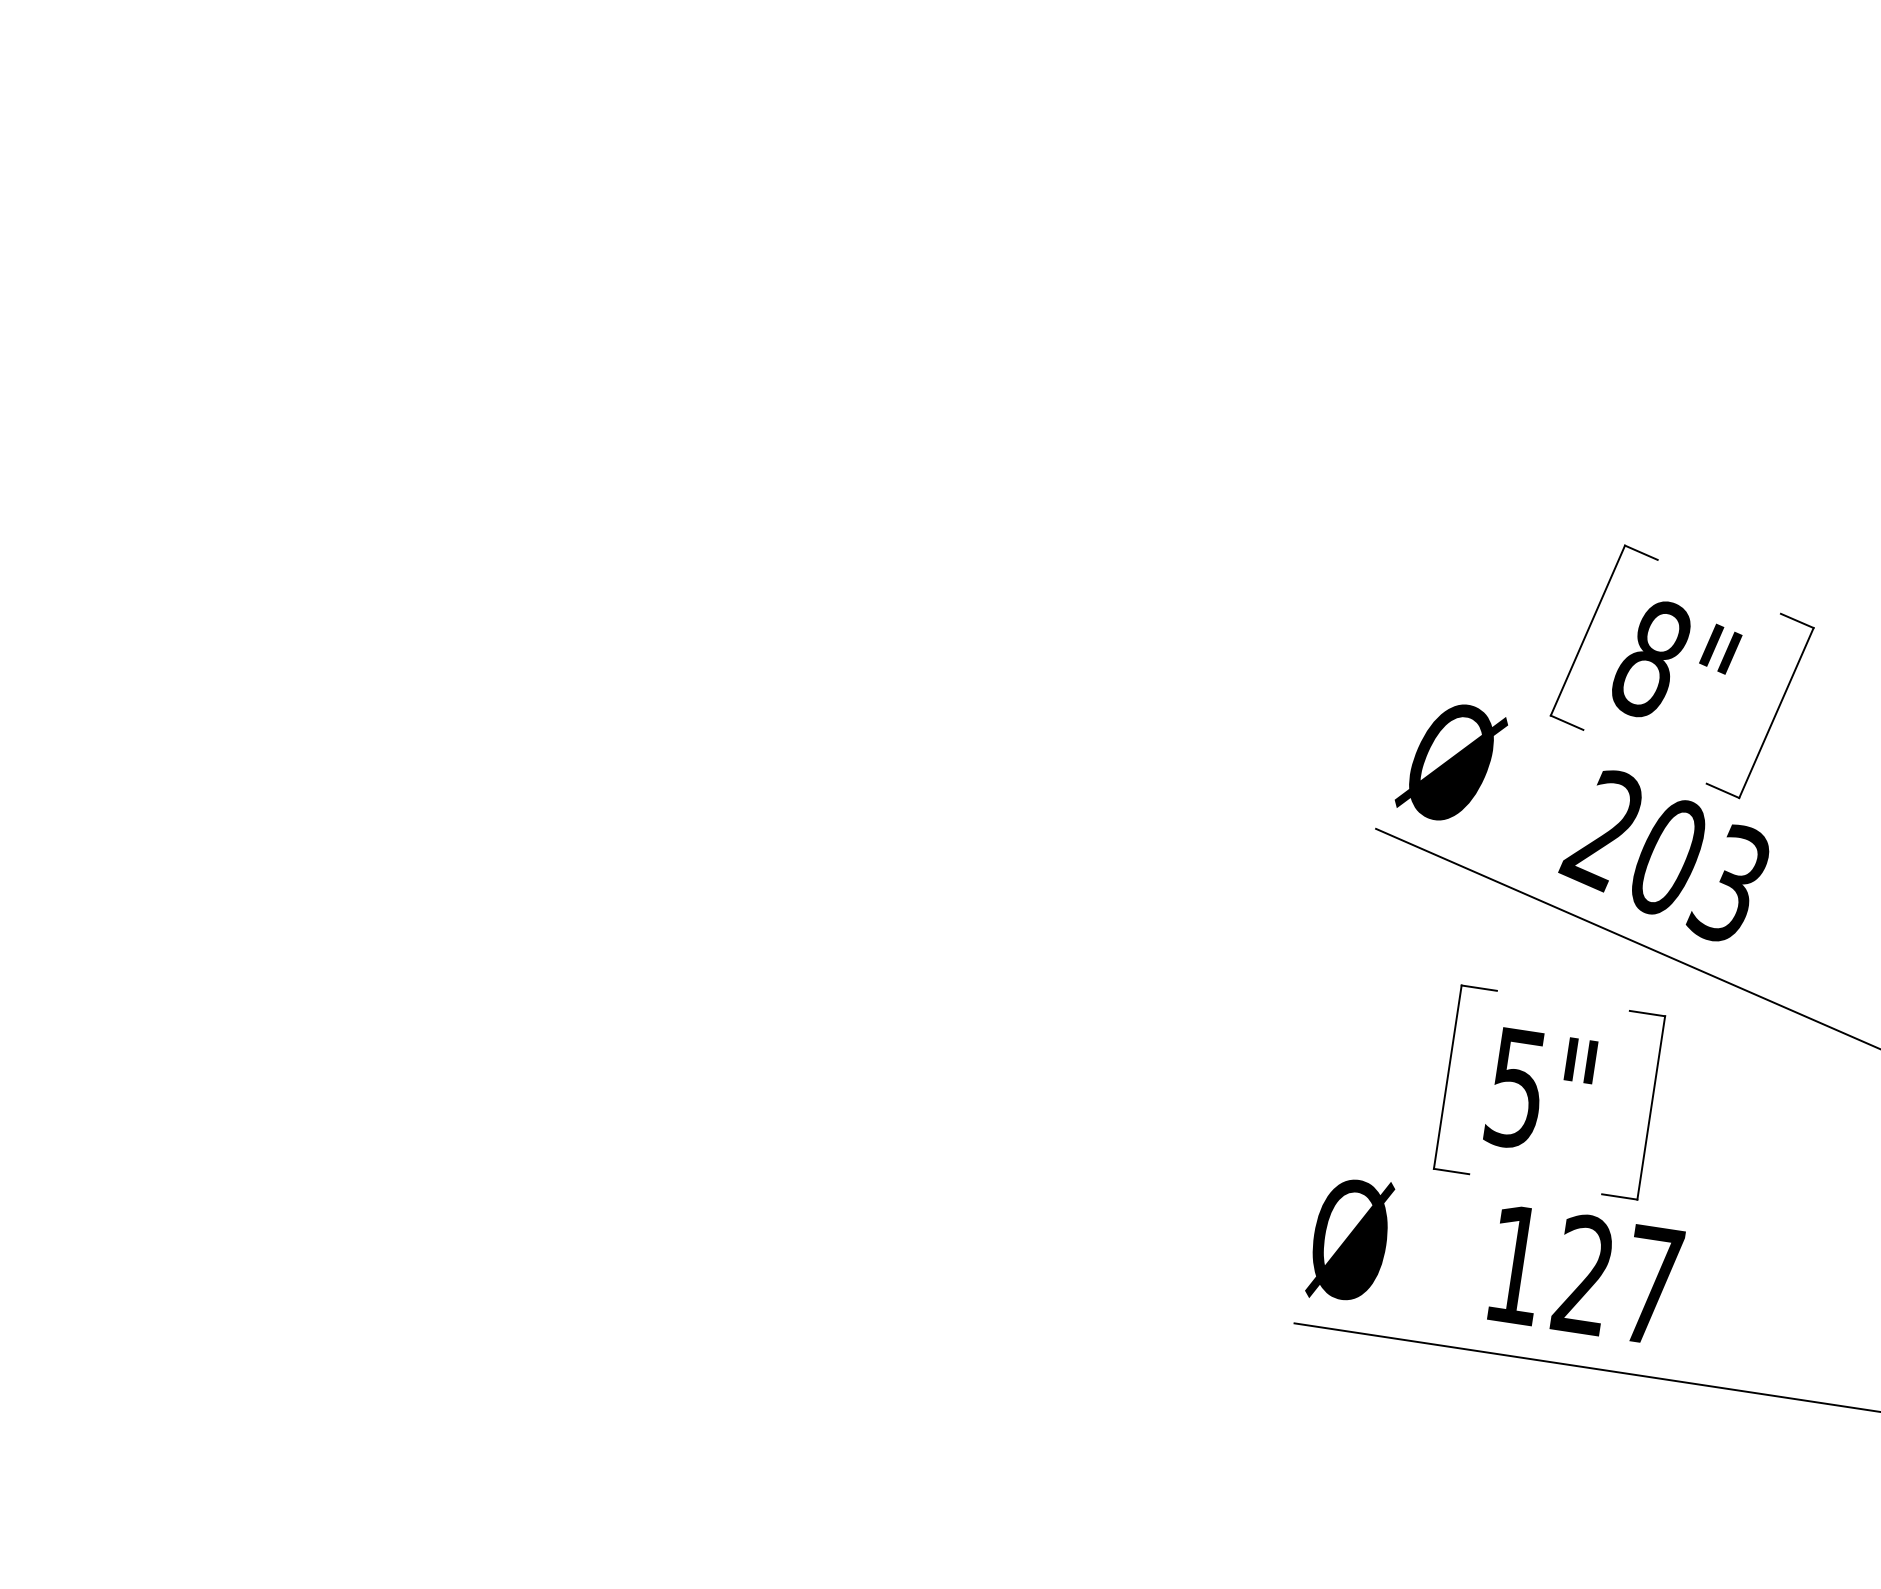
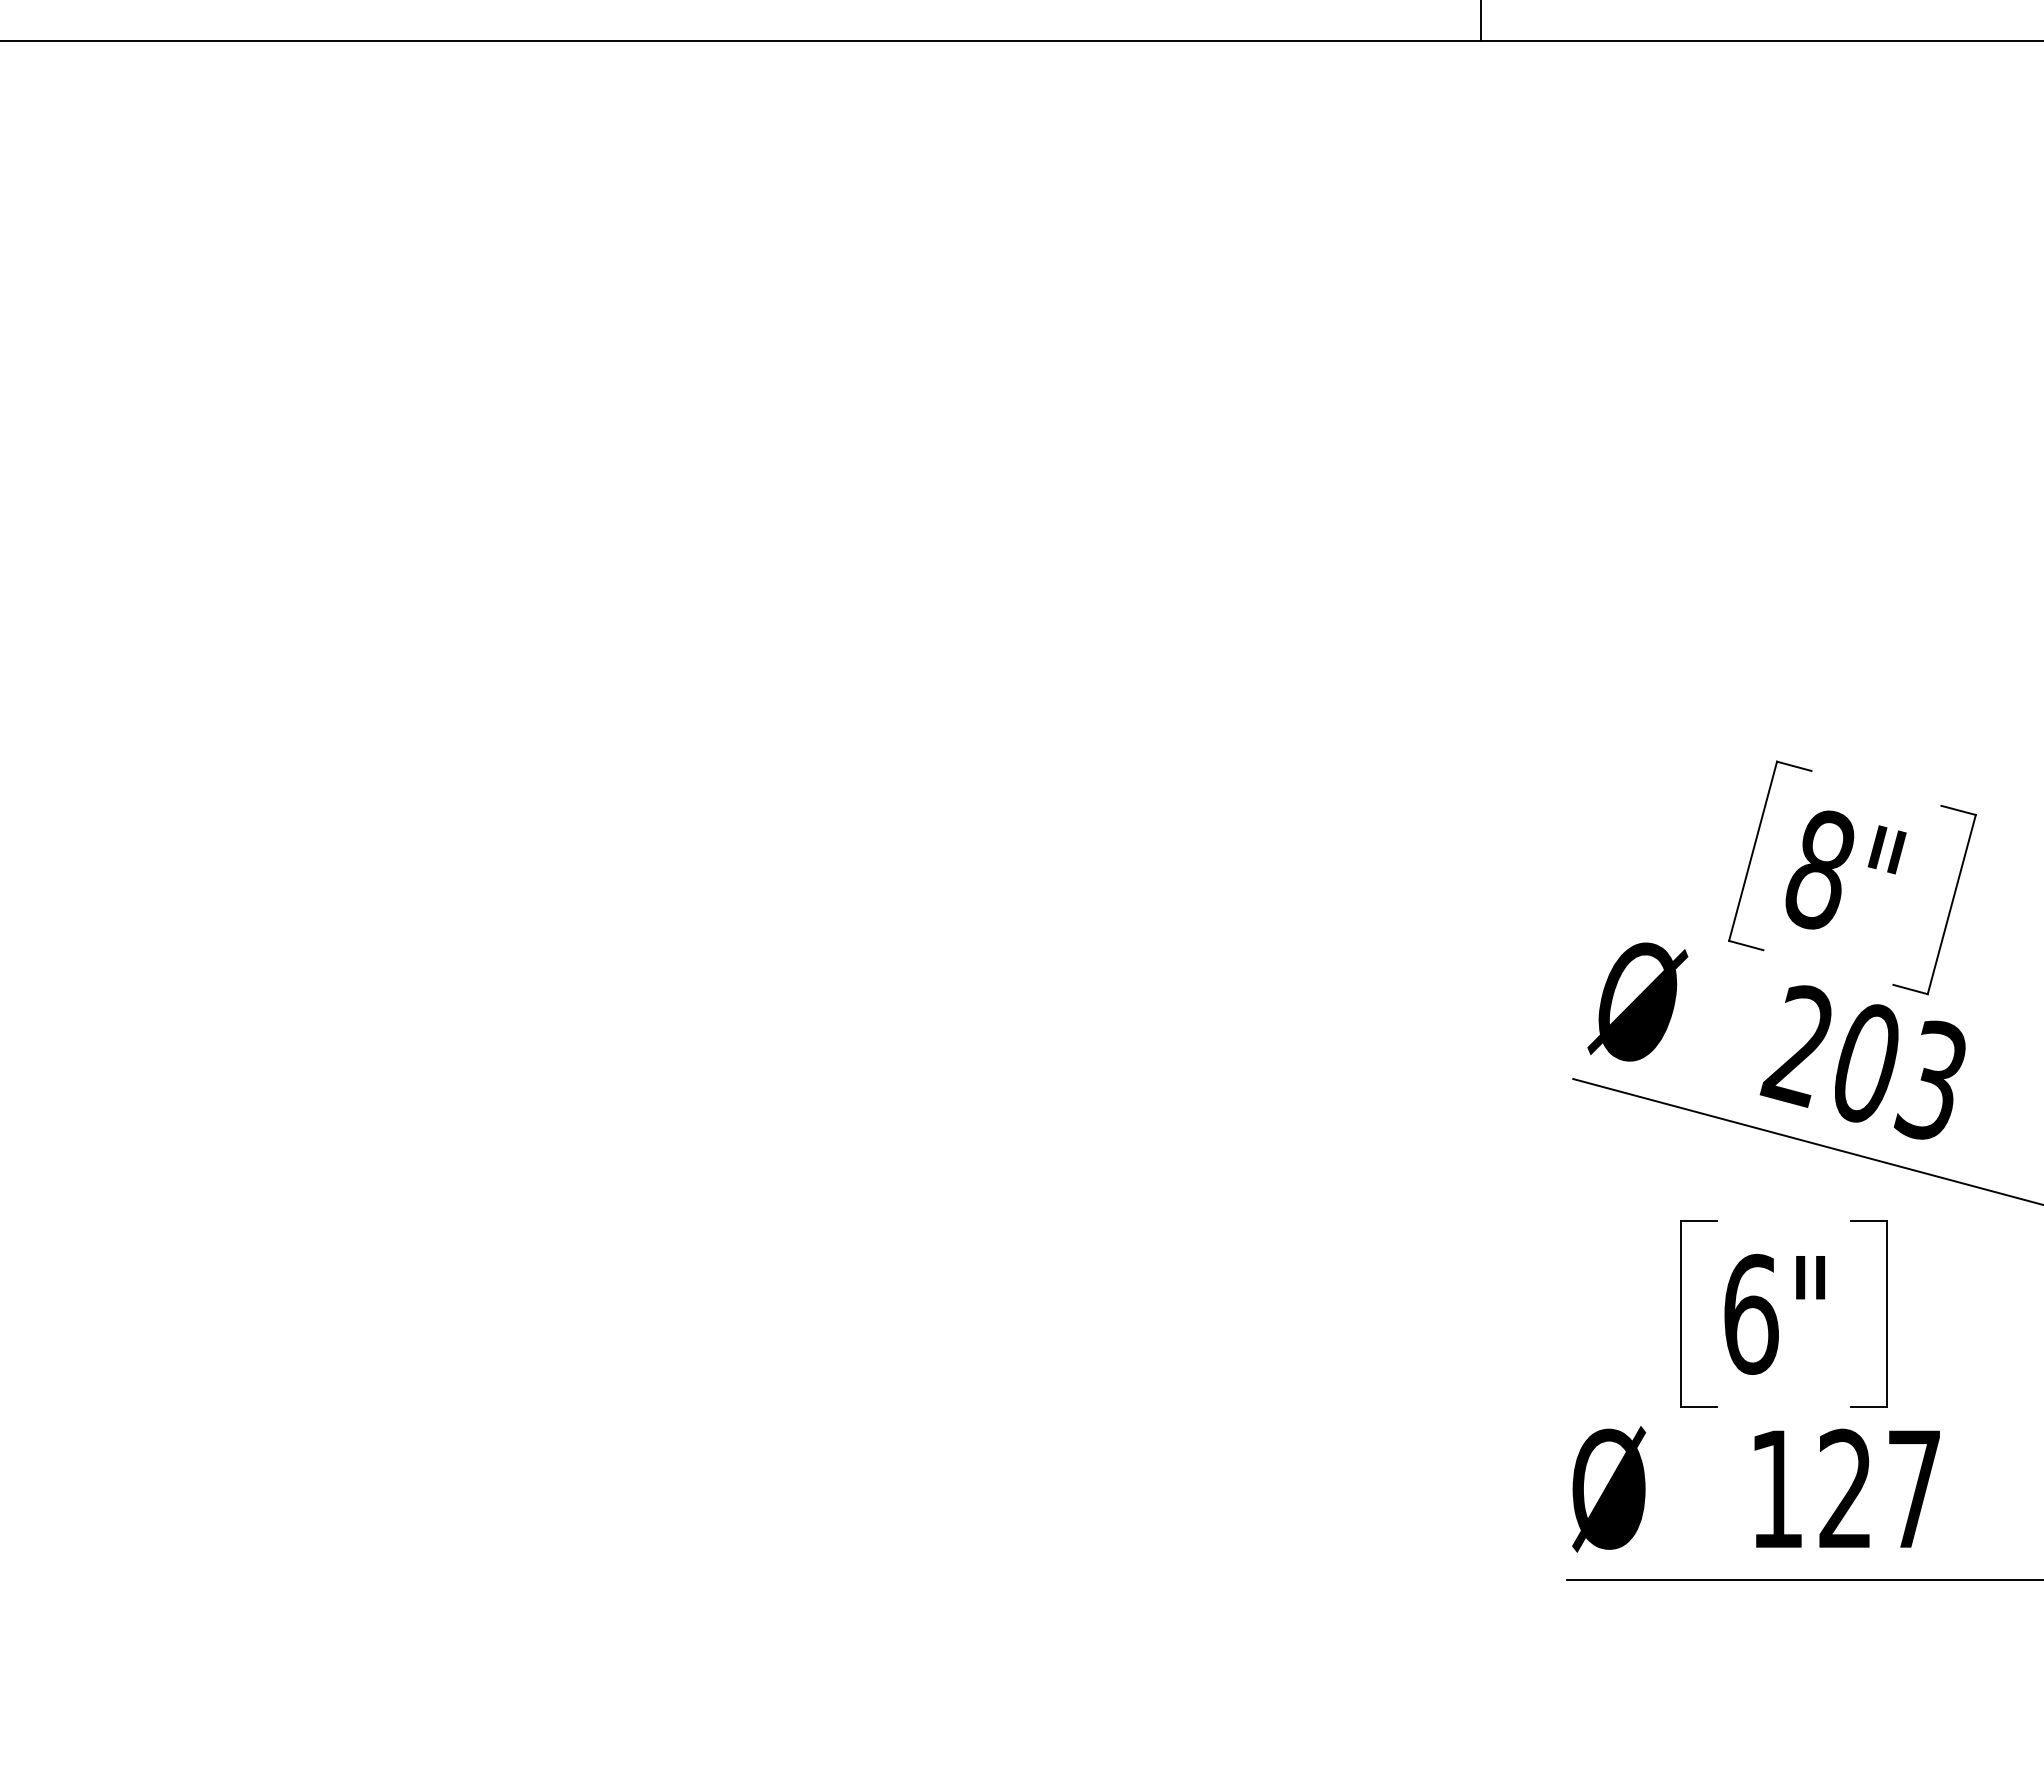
text: (1517, 1087) -> (1751, 1313), 5" -> 6"

